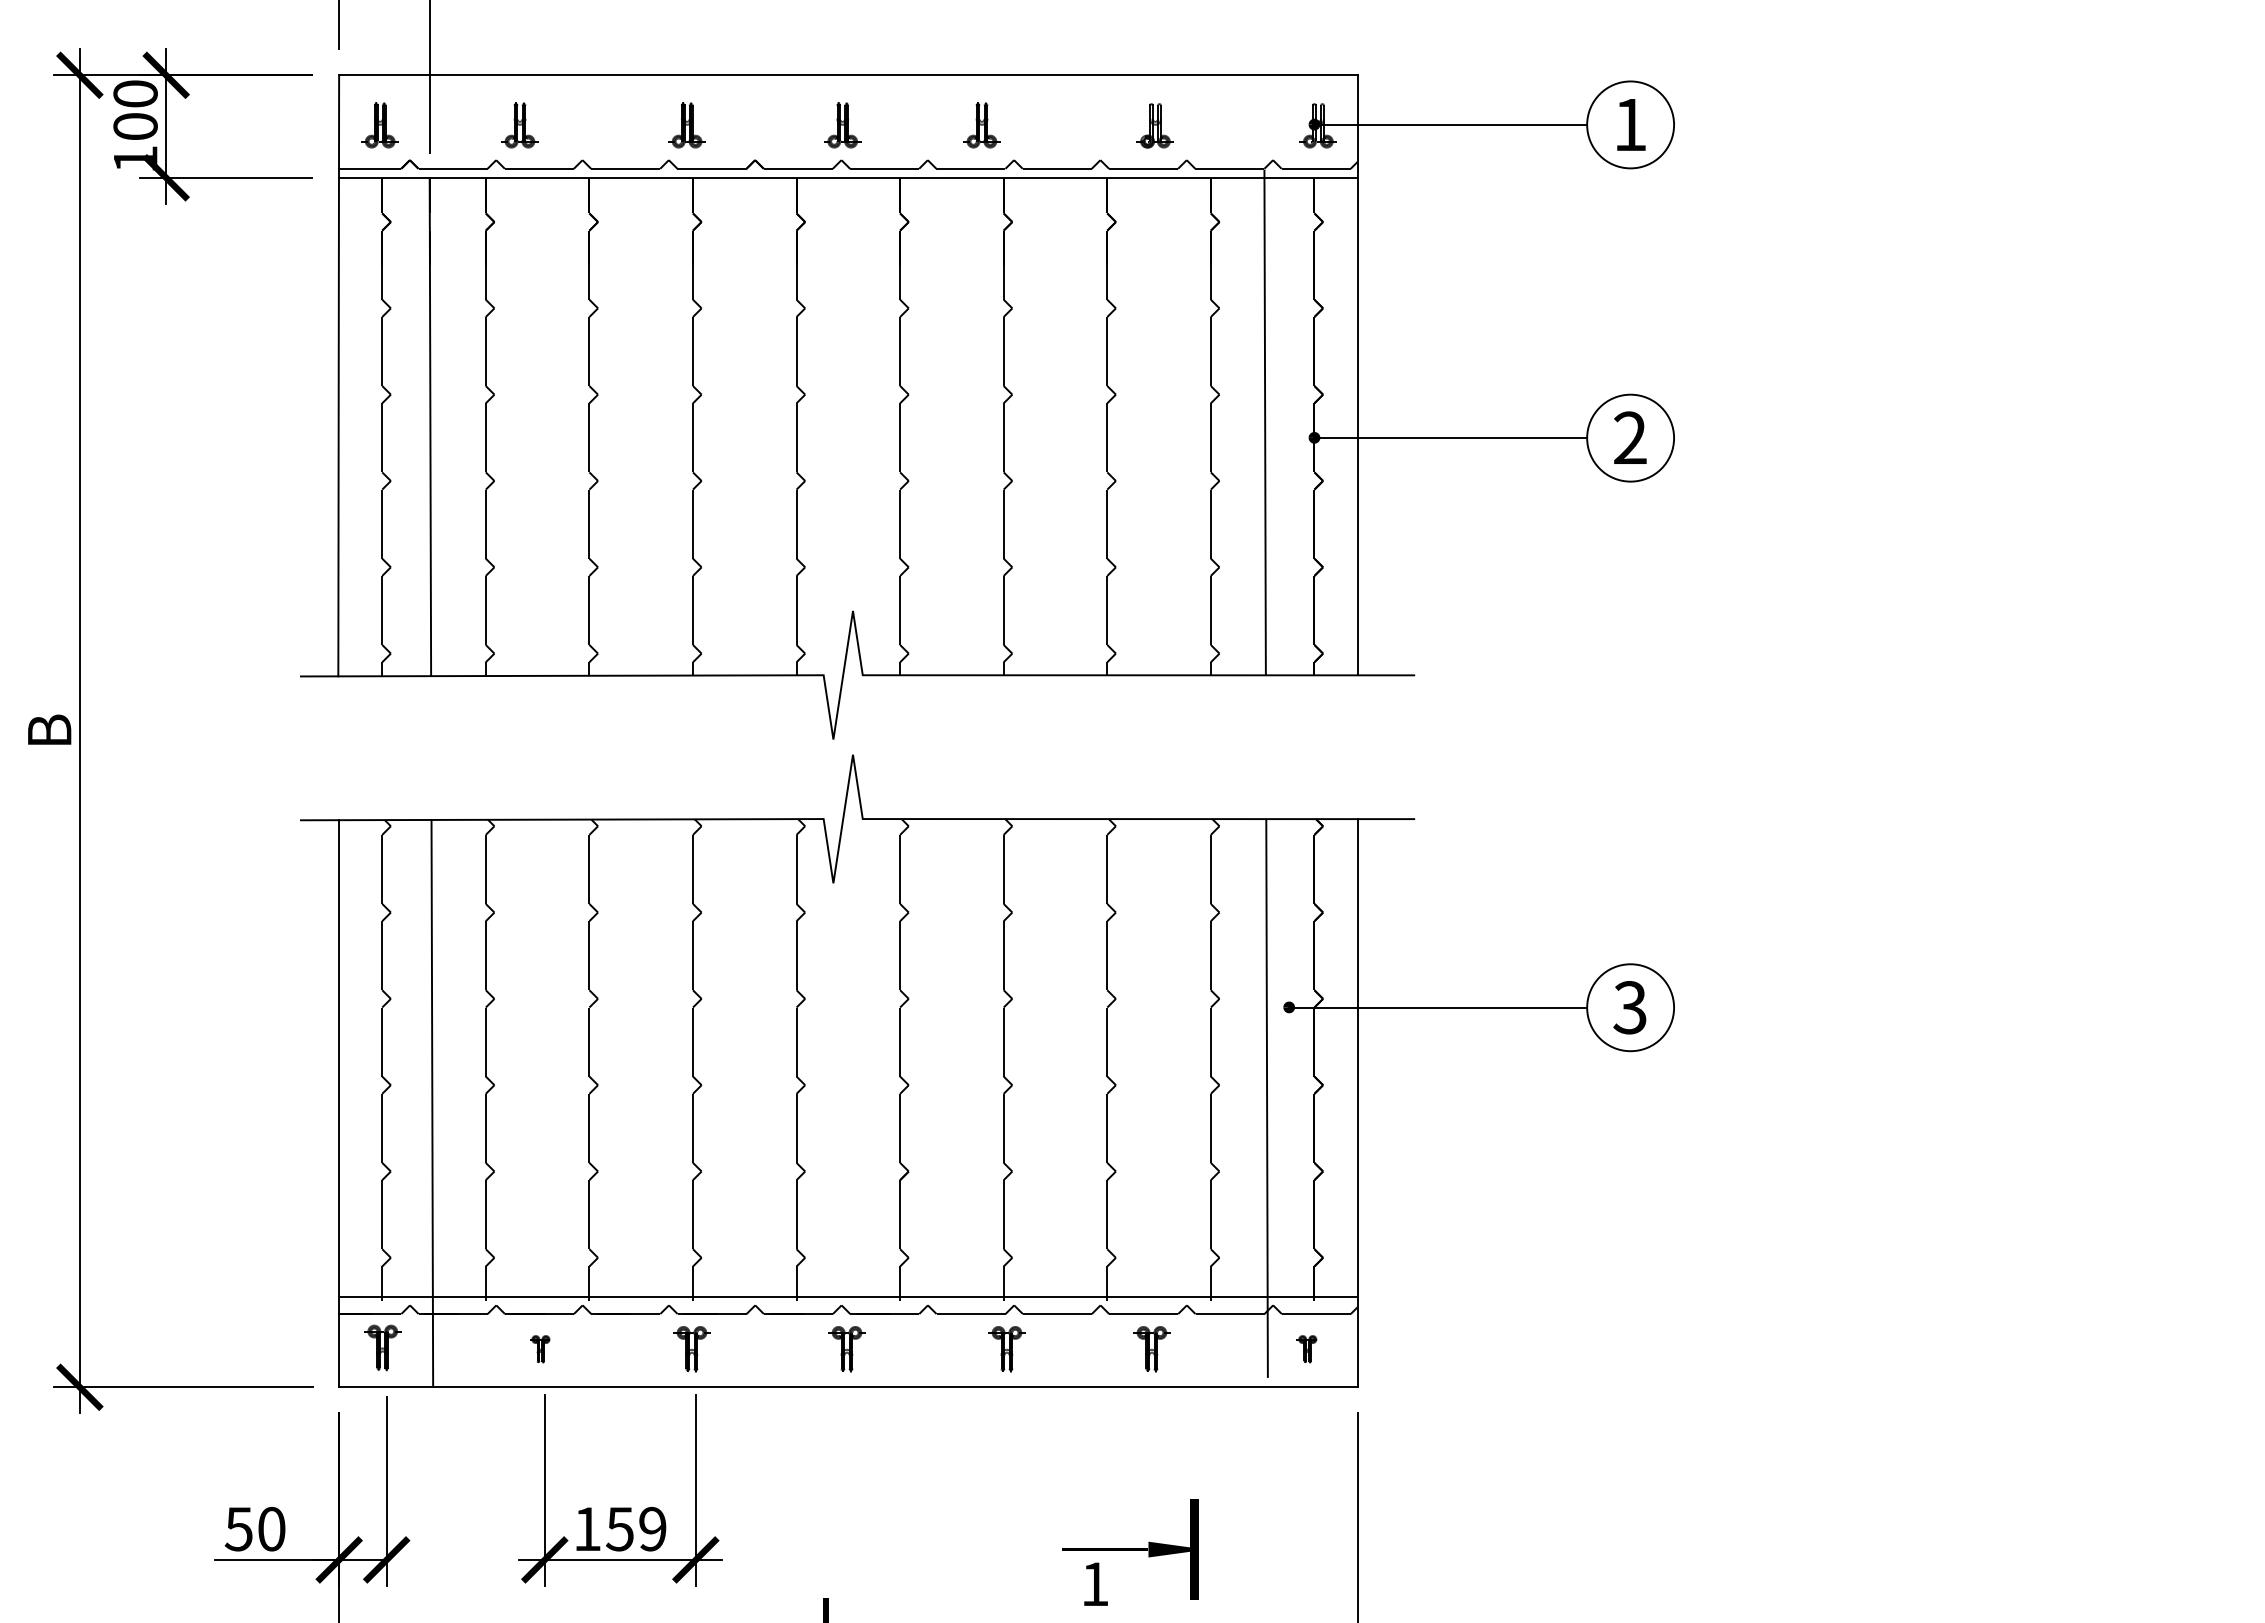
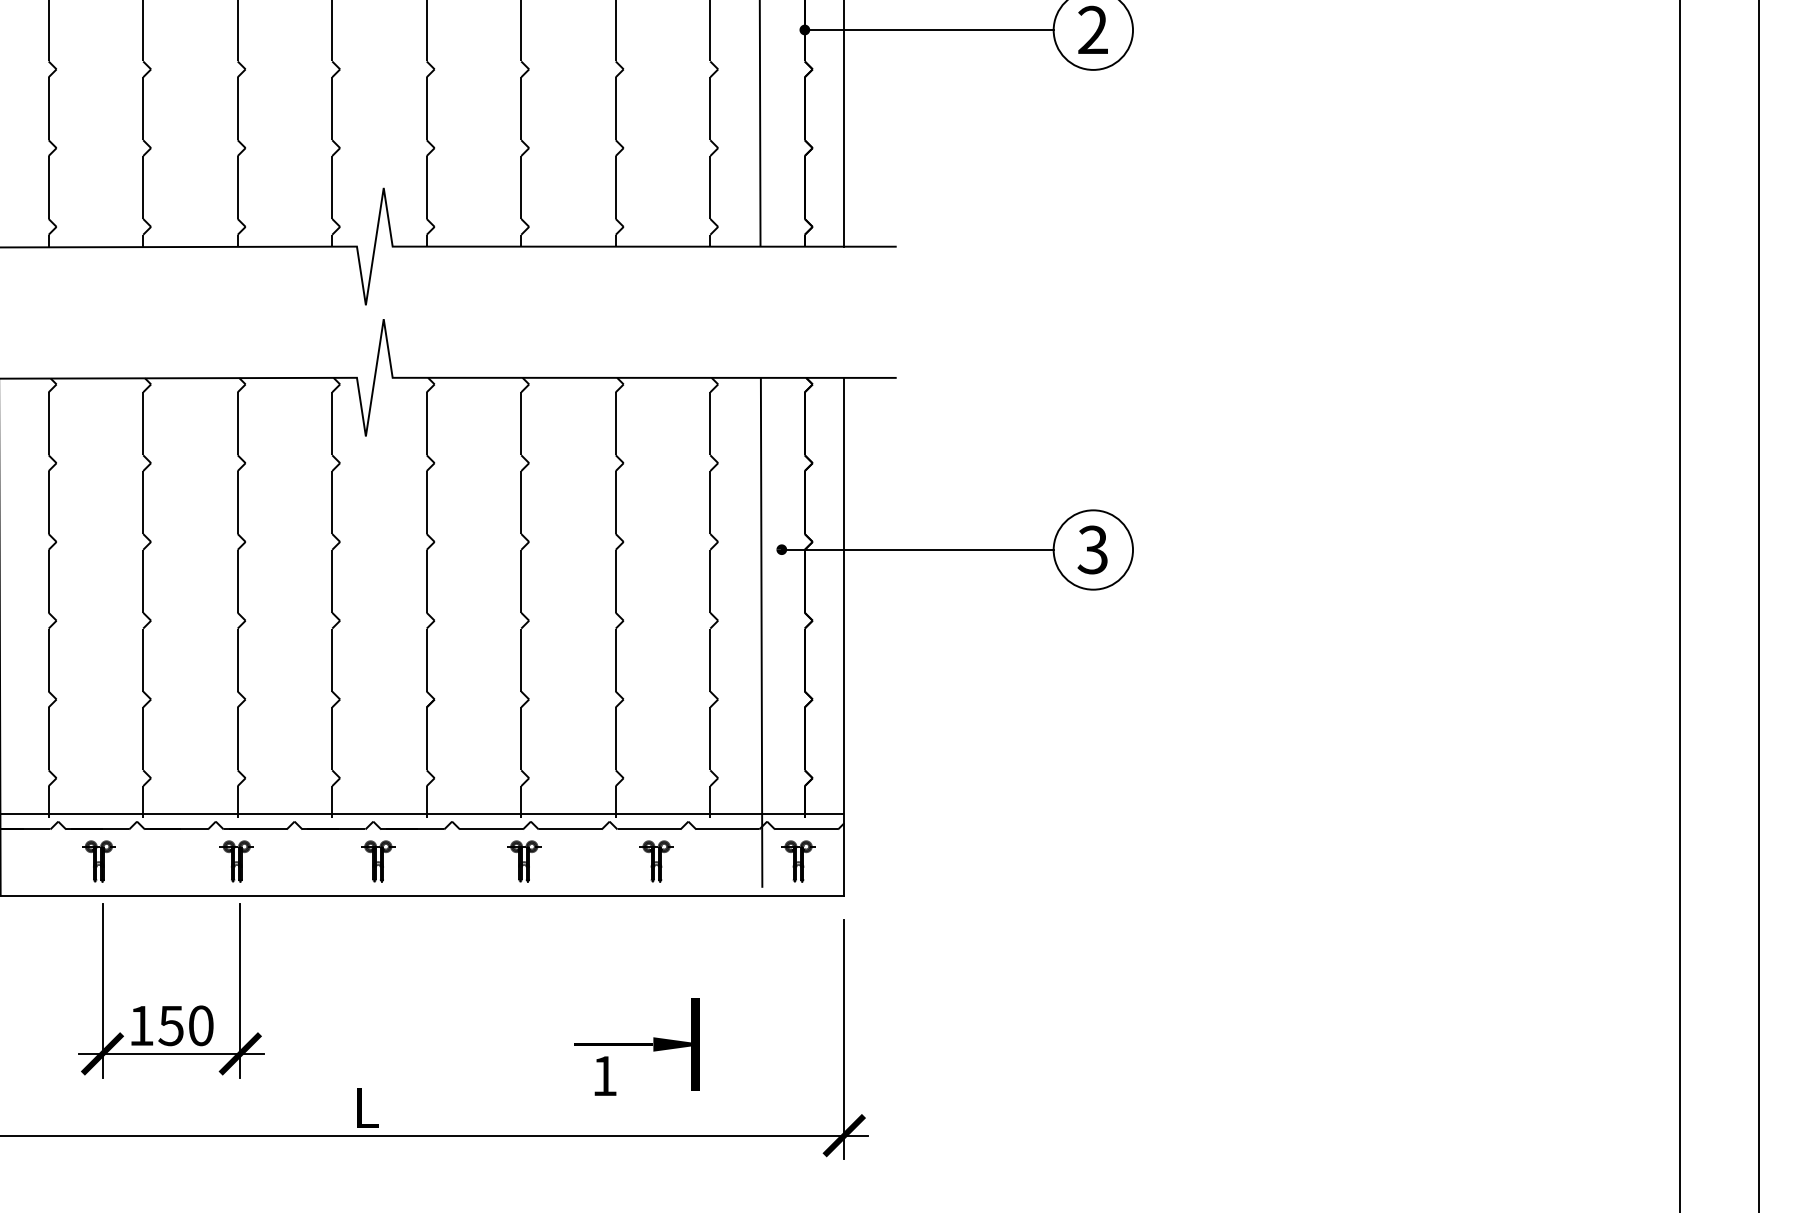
part: (540, 1349) -> (98, 861), size x1.67
part: (1307, 1349) -> (798, 861), size x1.67
text: (652, 1529) -> (200, 1026), 159 -> 150

